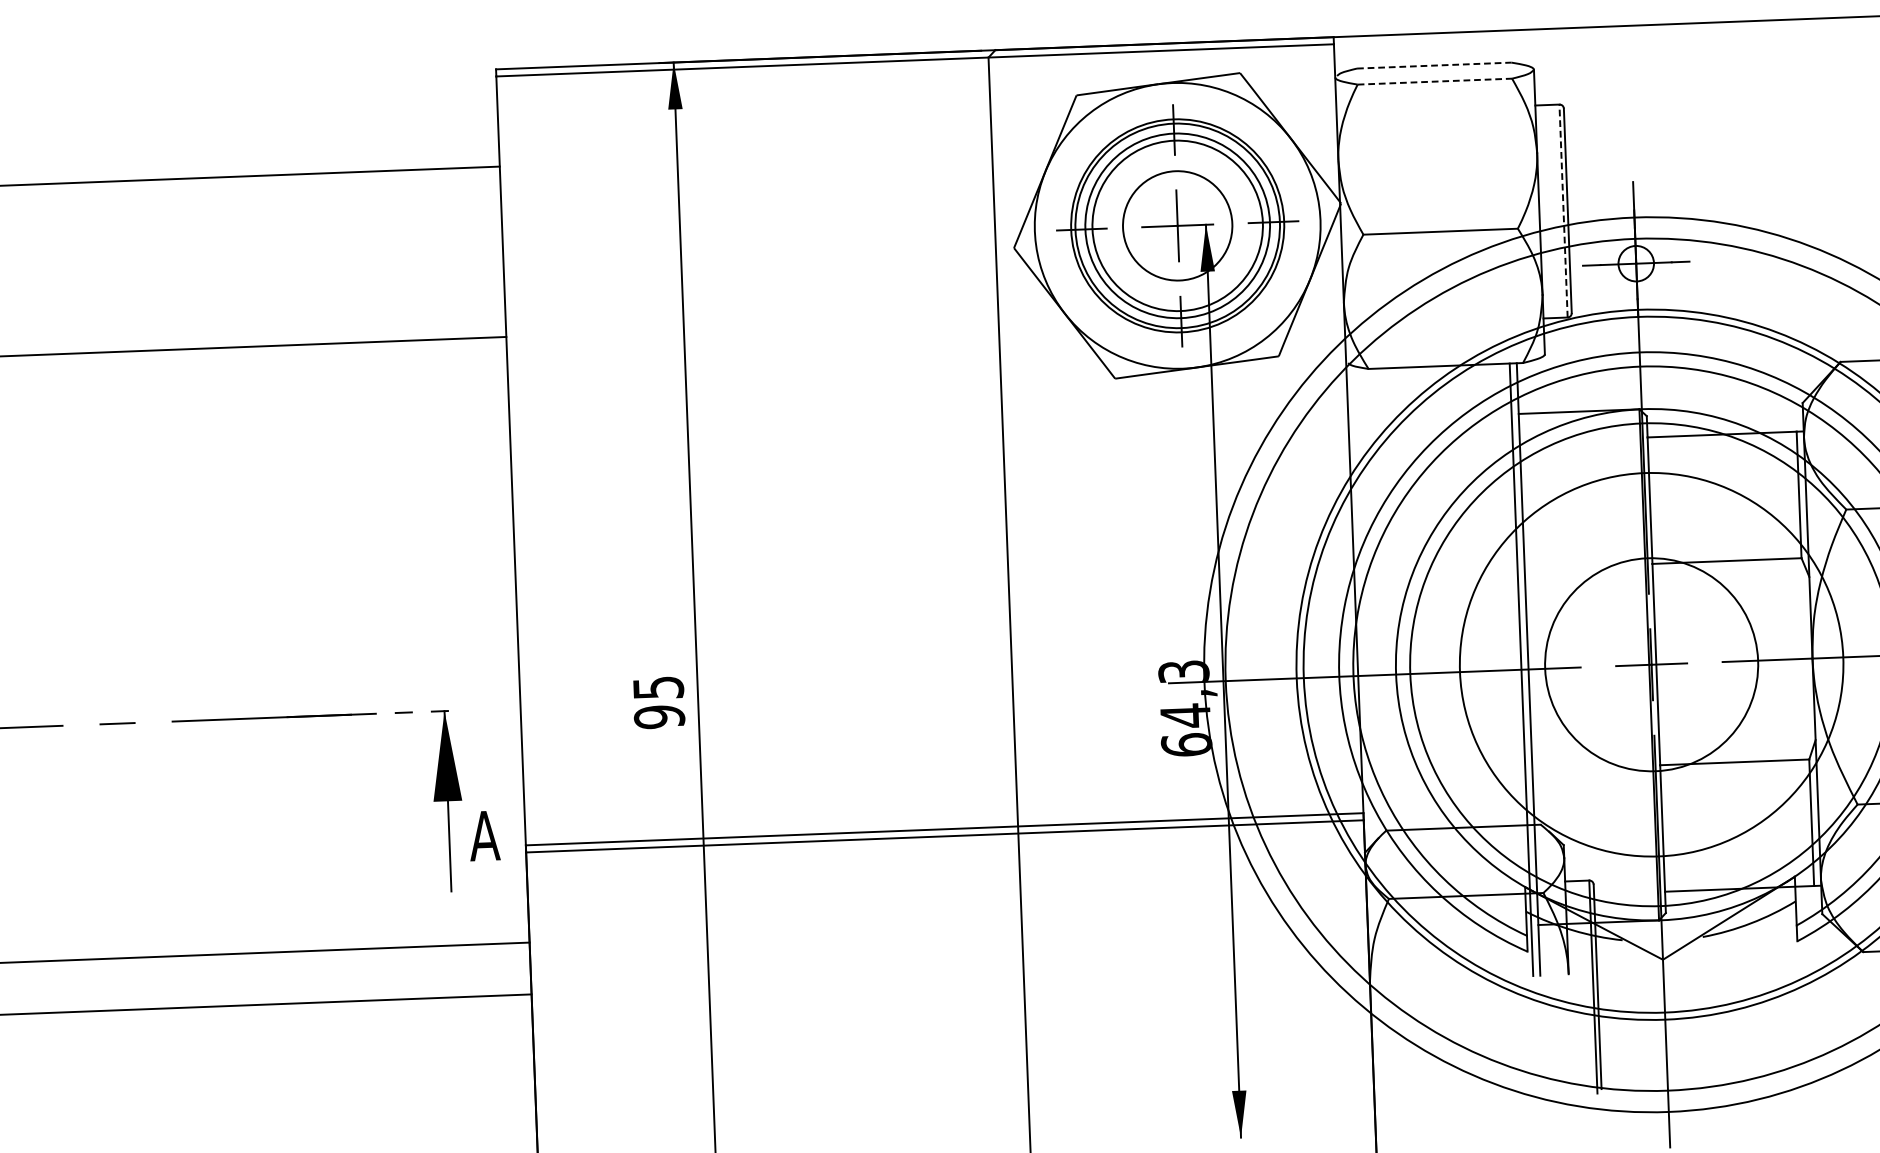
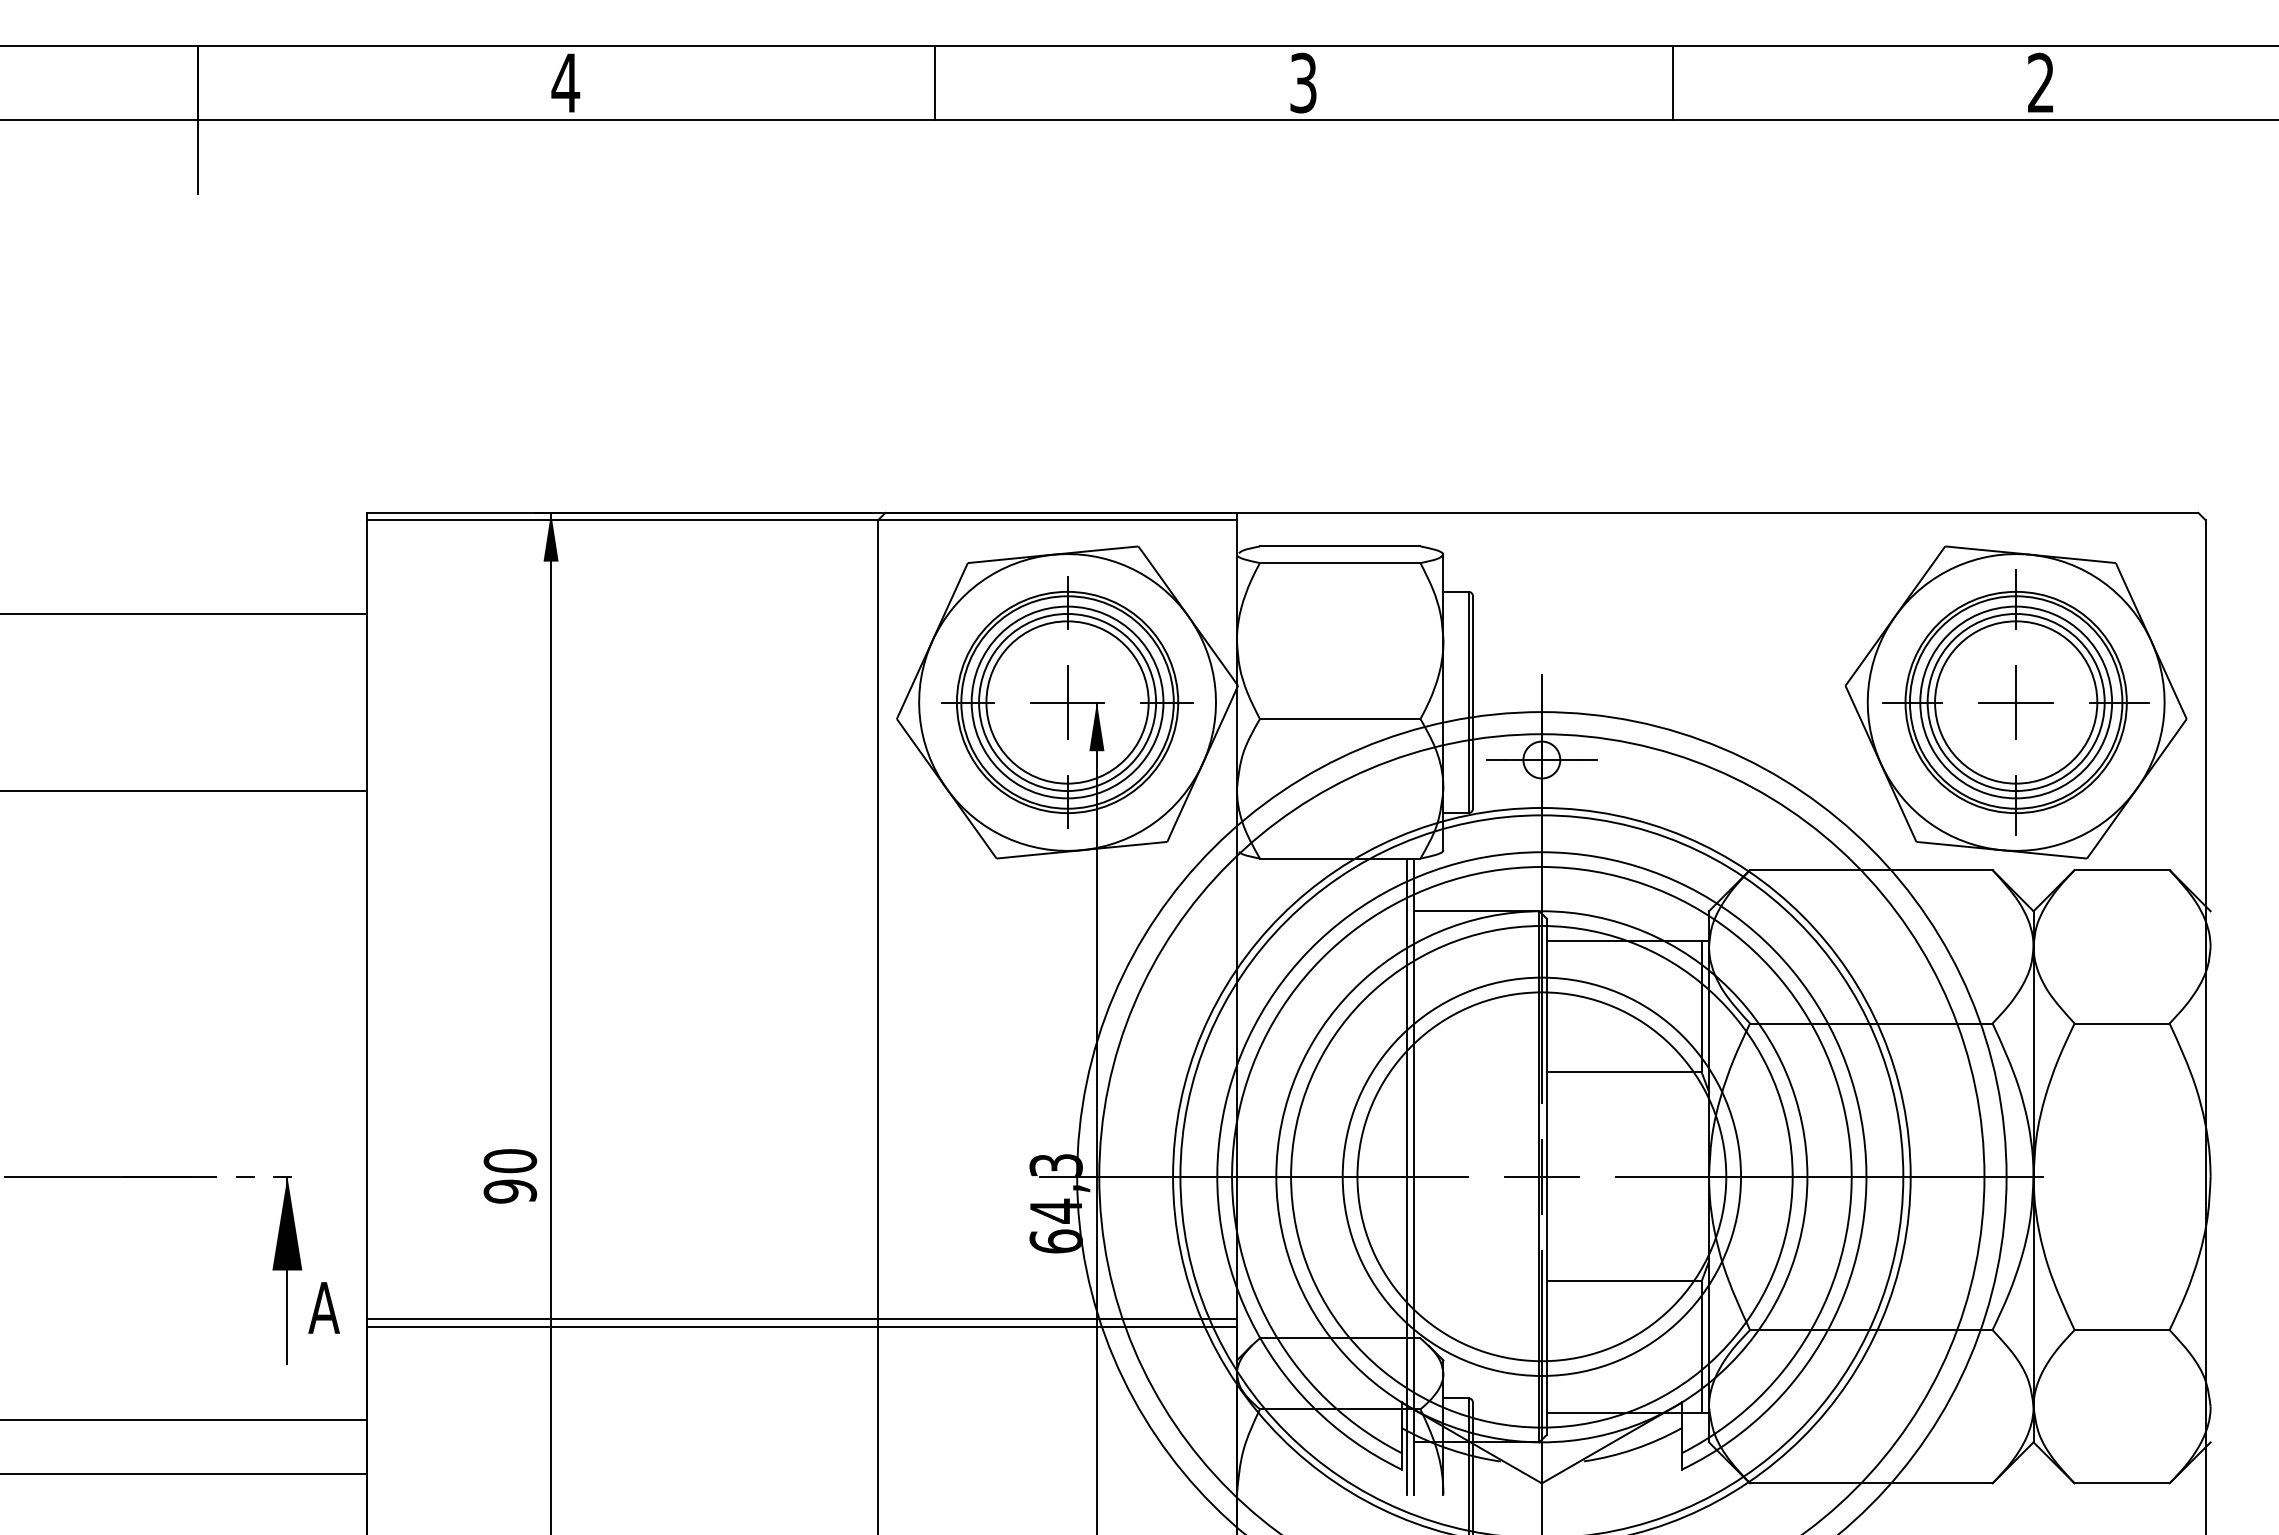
line: (1434, 65) -> (1340, 546), dashed -> solid
line: (1435, 82) -> (1340, 563), dashed -> solid
line: (1563, 211) -> (1468, 702), dashed -> solid
circle: (1177, 225) -> (1067, 702), size x1.43
circle: (1651, 664) -> (1541, 1176), size x1.67
text: (658, 688) -> (510, 1161), 95 -> 90

